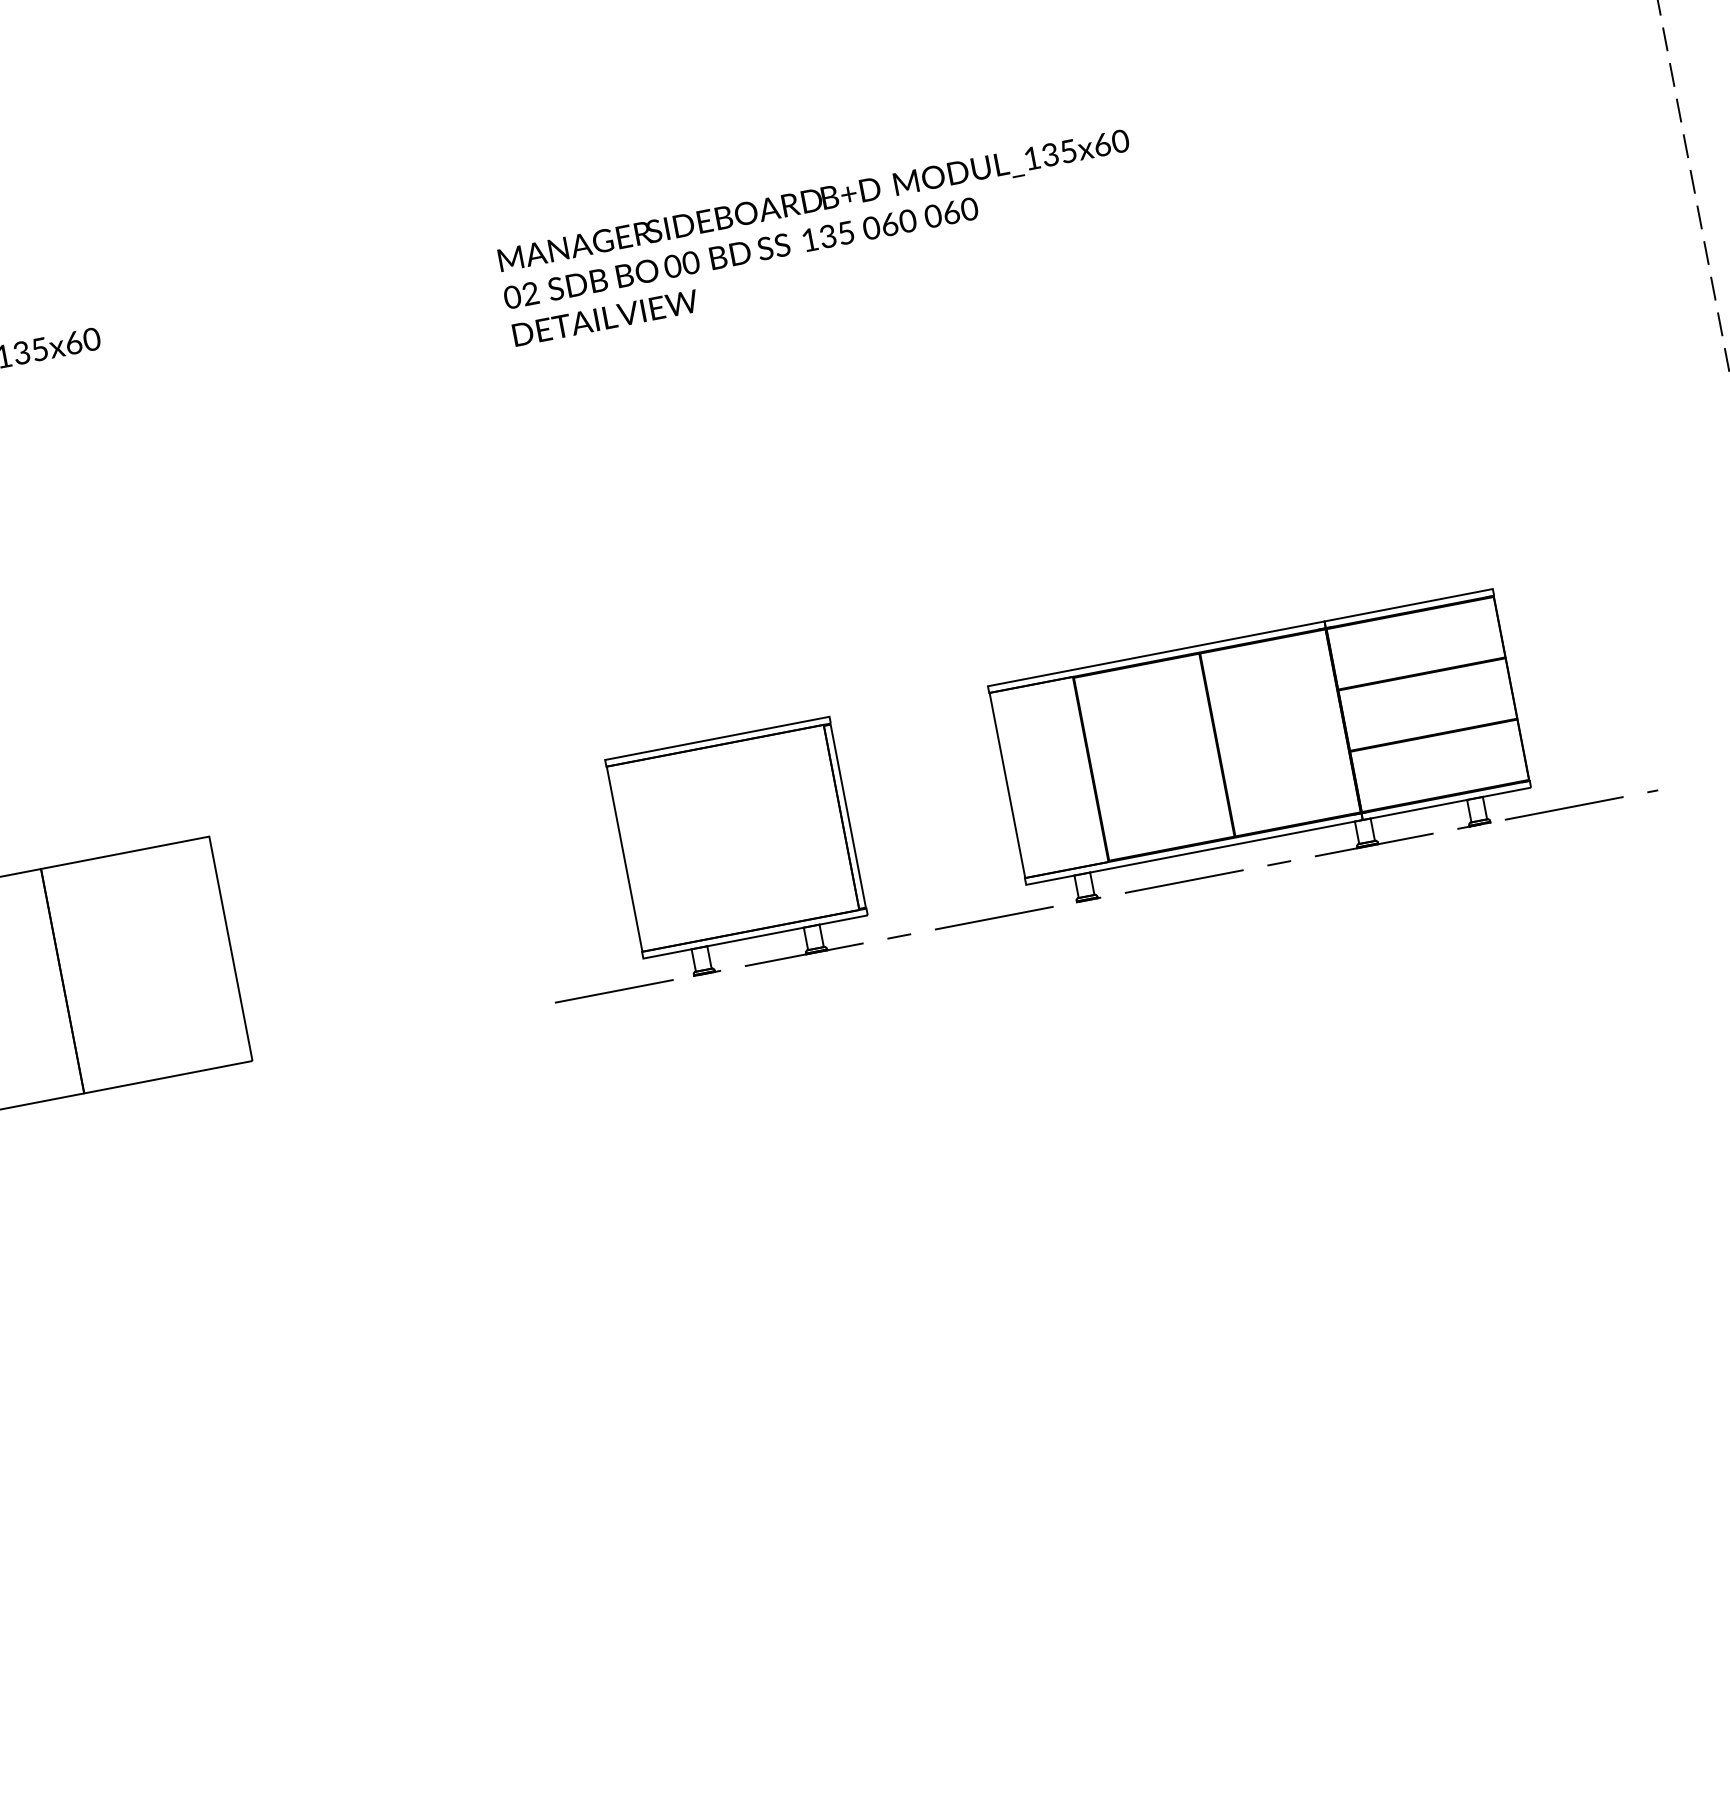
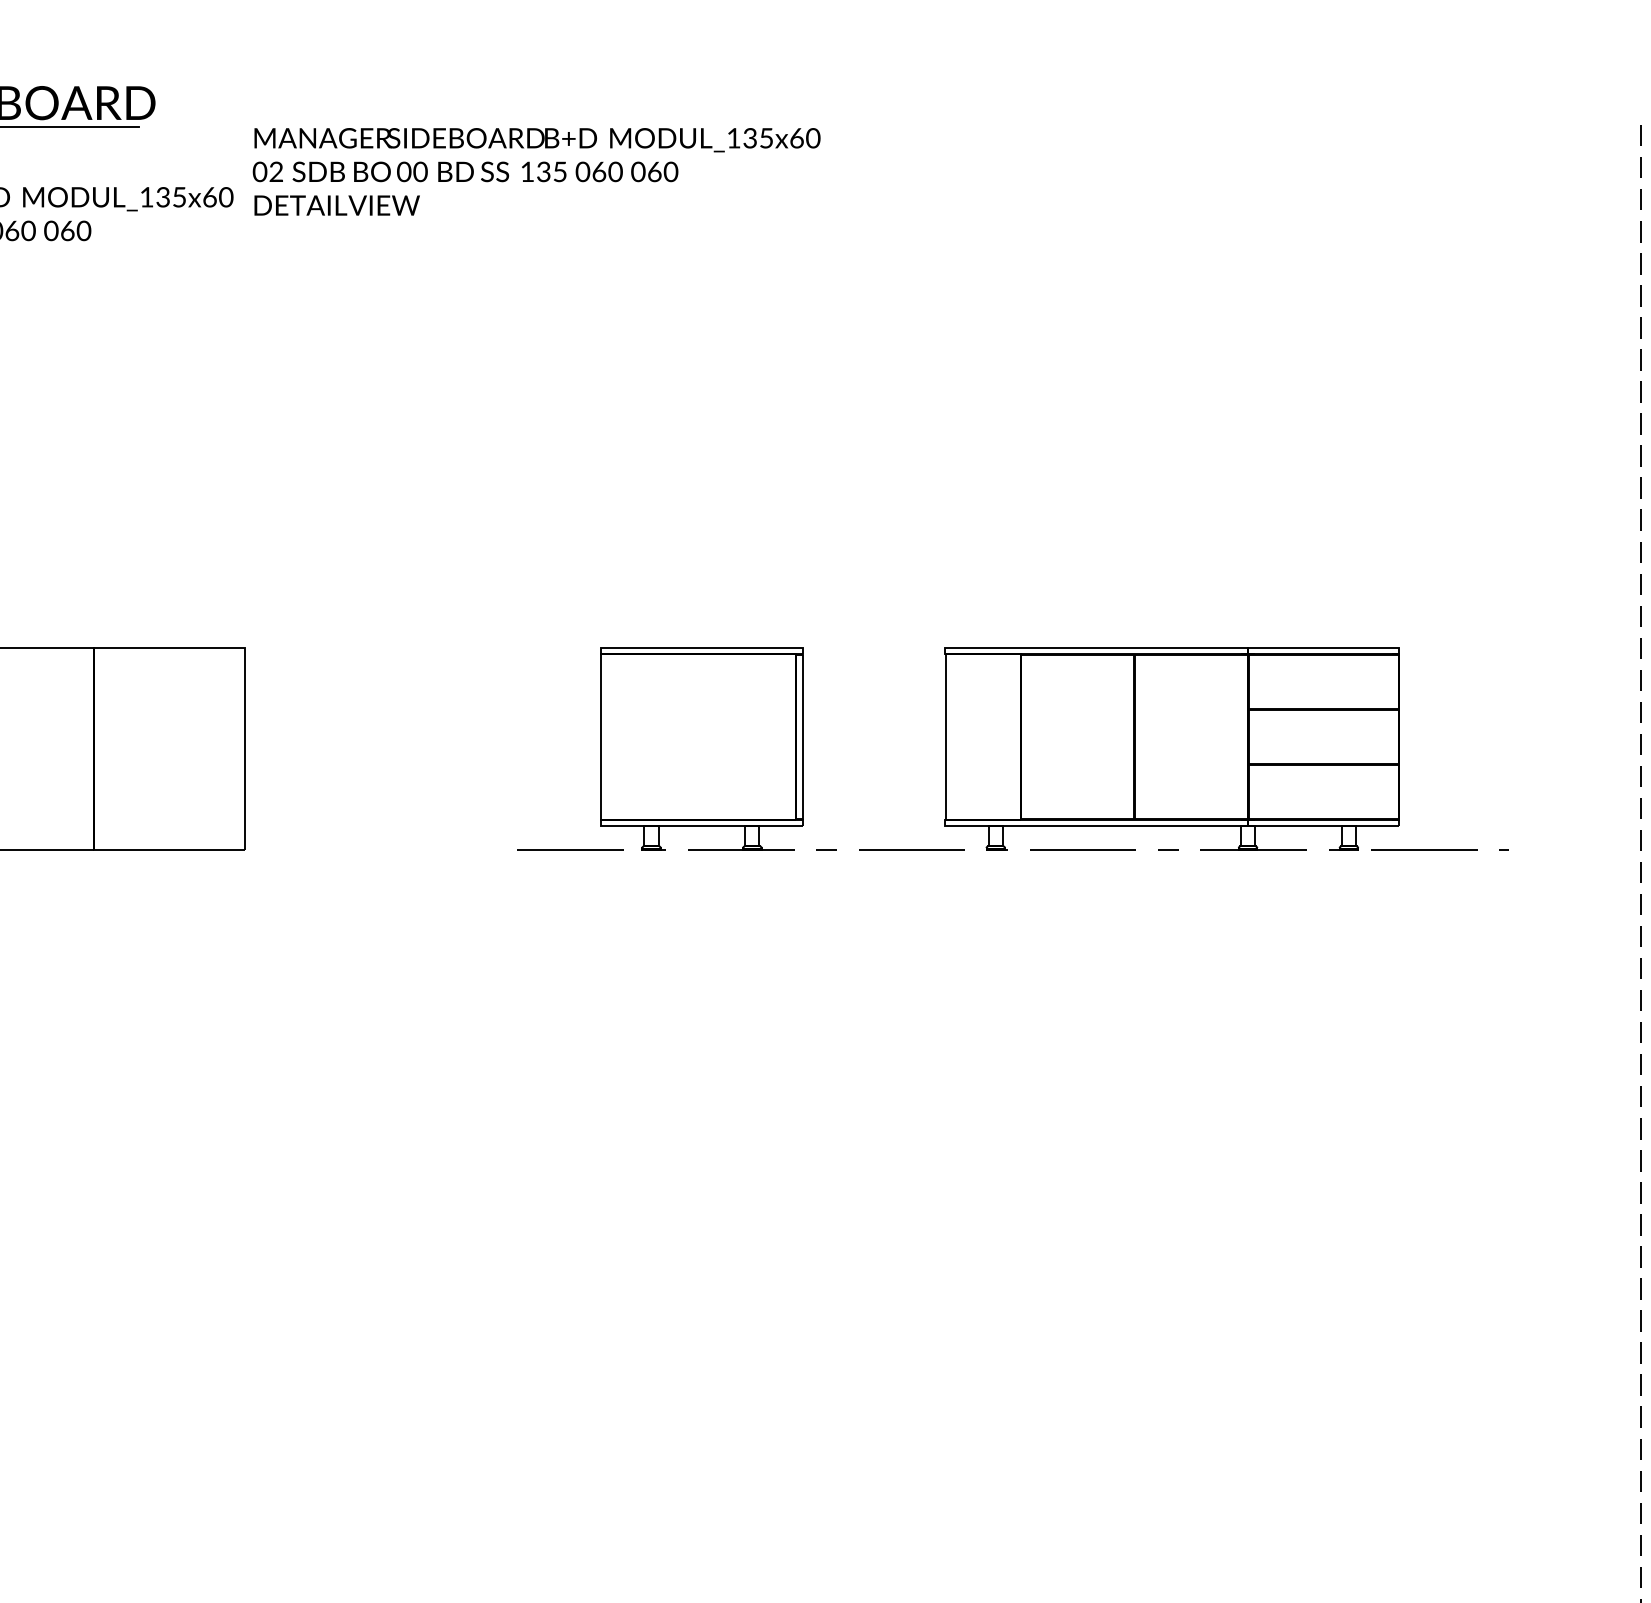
text: (819, 237) -> (536, 171), moved

